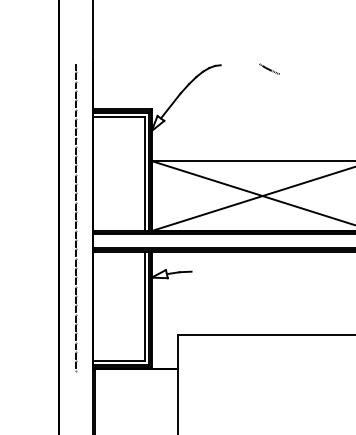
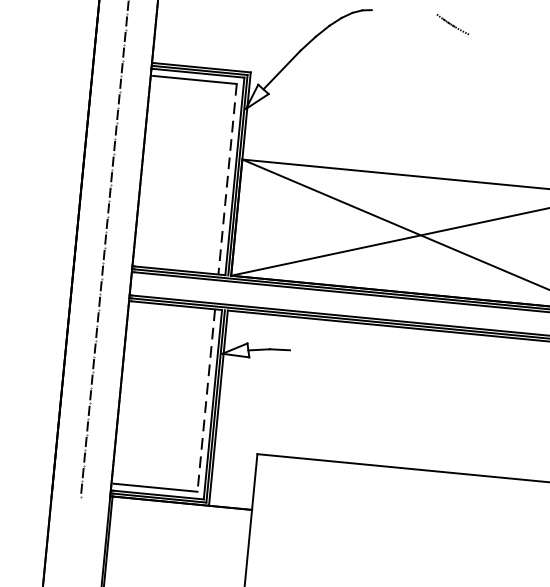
line: (144, 174) -> (227, 180), solid -> dashed
line: (144, 306) -> (205, 400), solid -> dashed

